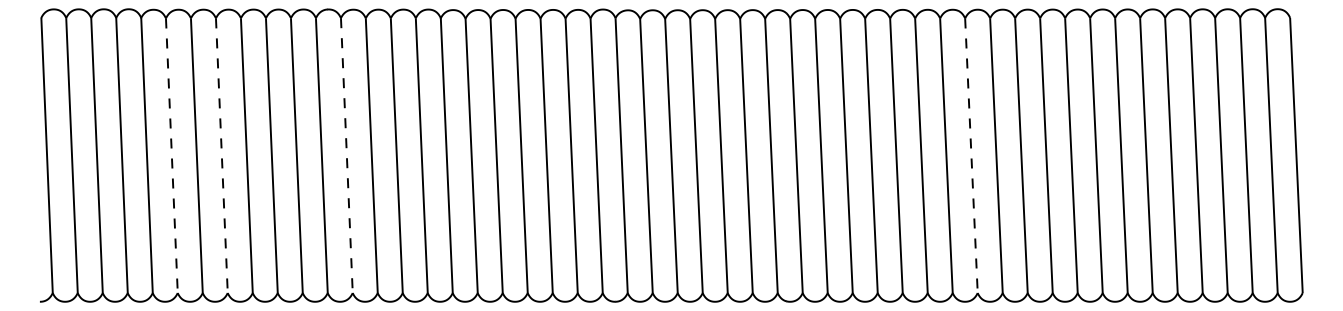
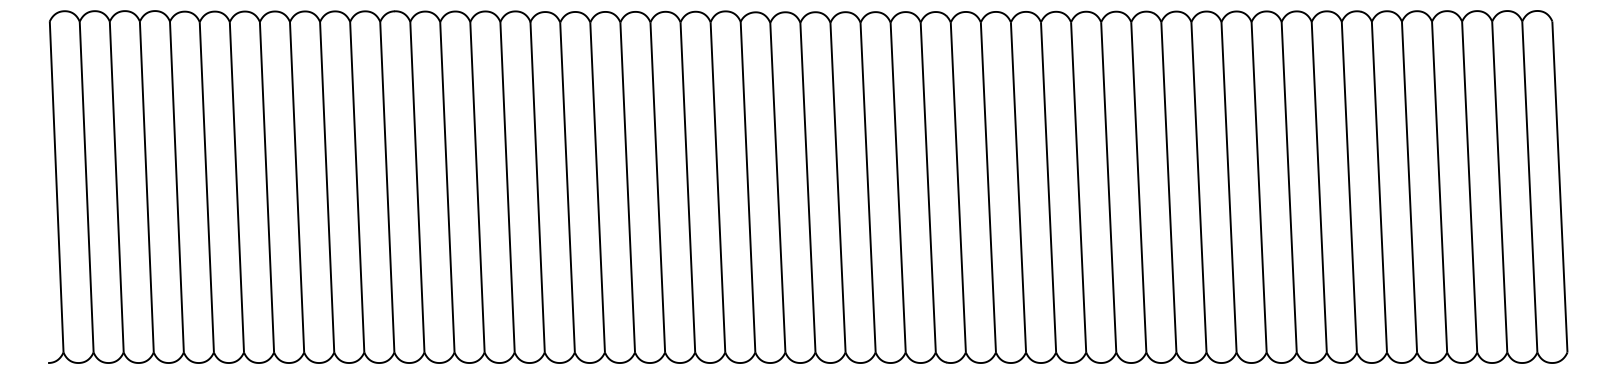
line: (346, 155) -> (416, 187), dashed -> solid
line: (171, 156) -> (206, 188), dashed -> solid
line: (221, 156) -> (266, 188), dashed -> solid
line: (971, 156) -> (1168, 188), dashed -> solid

